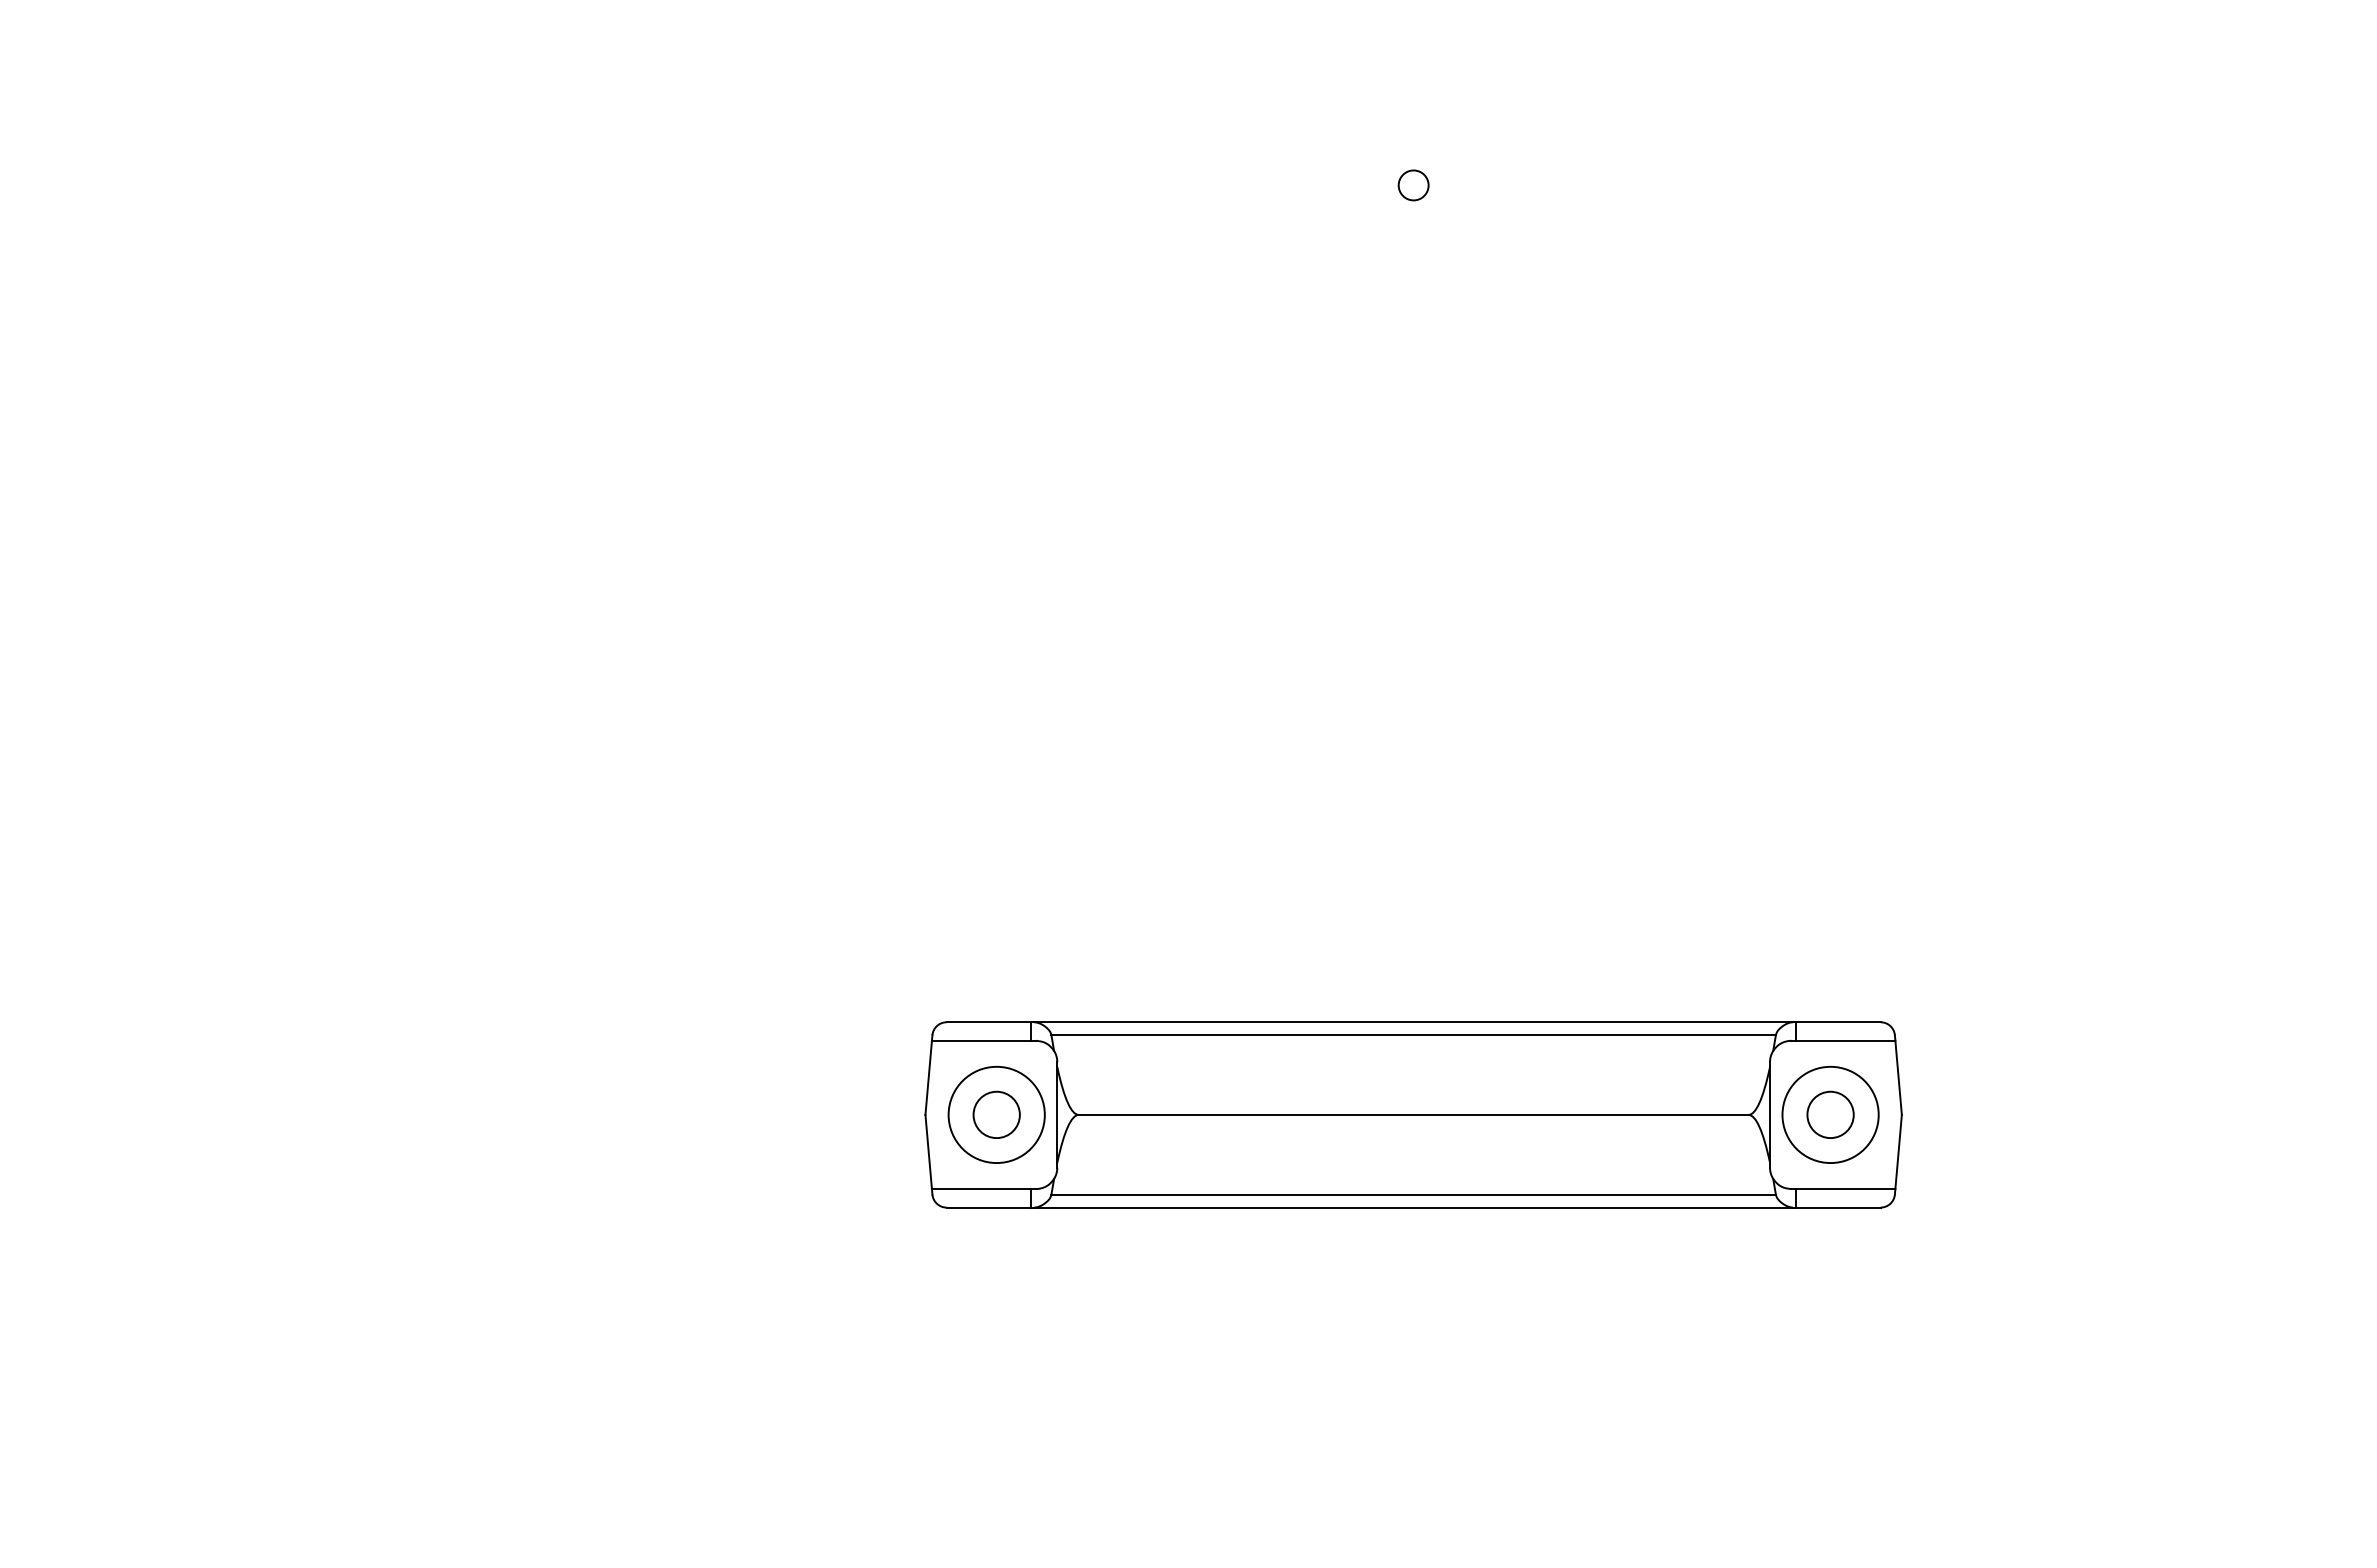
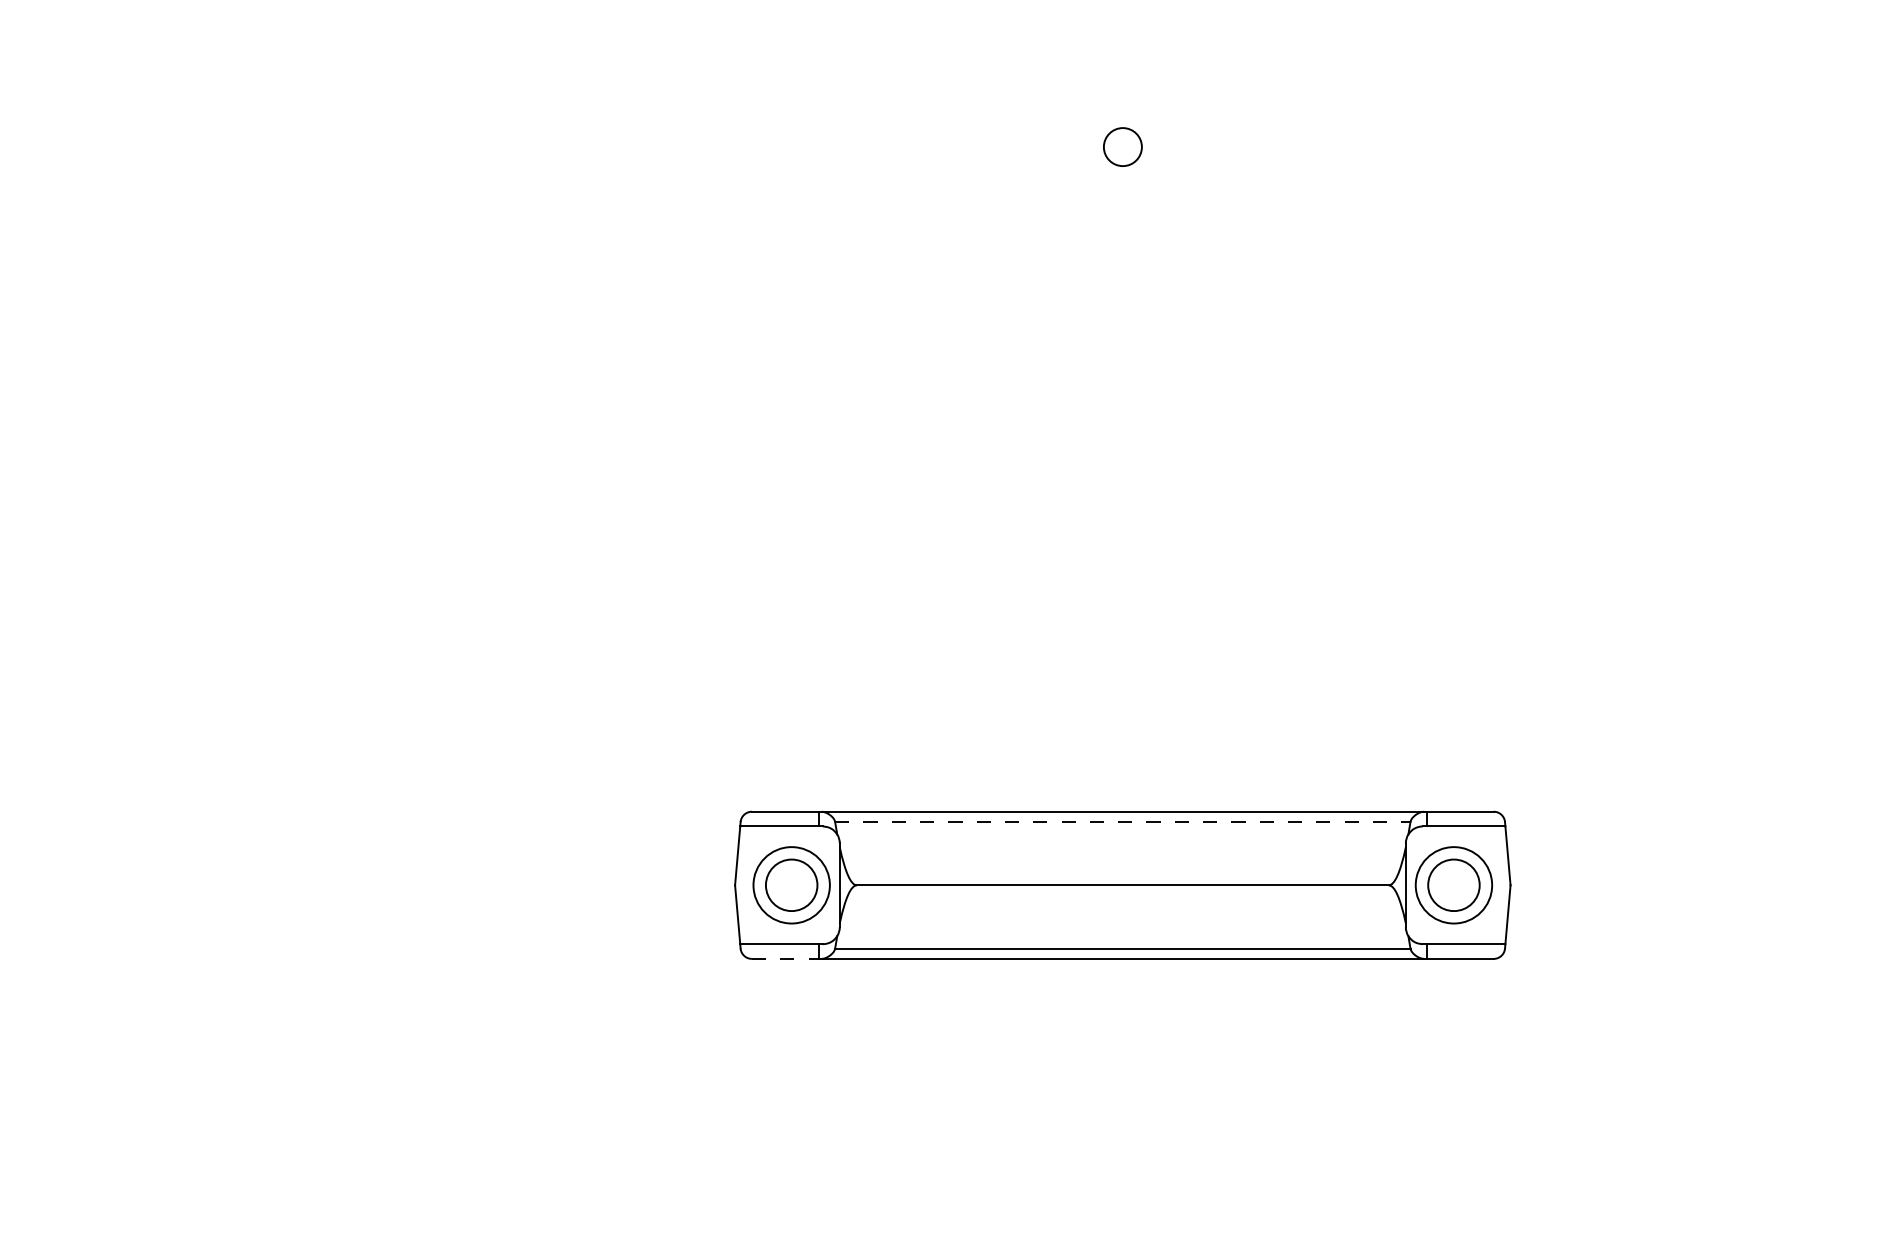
circle: (1413, 185) -> (1122, 147), size x1.6
line: (1414, 1035) -> (1123, 822), solid -> dashed
circle: (996, 1114) -> (791, 884), size x1.4
circle: (1830, 1114) -> (1453, 884), size x1.4
line: (989, 1207) -> (785, 958), solid -> dashed

